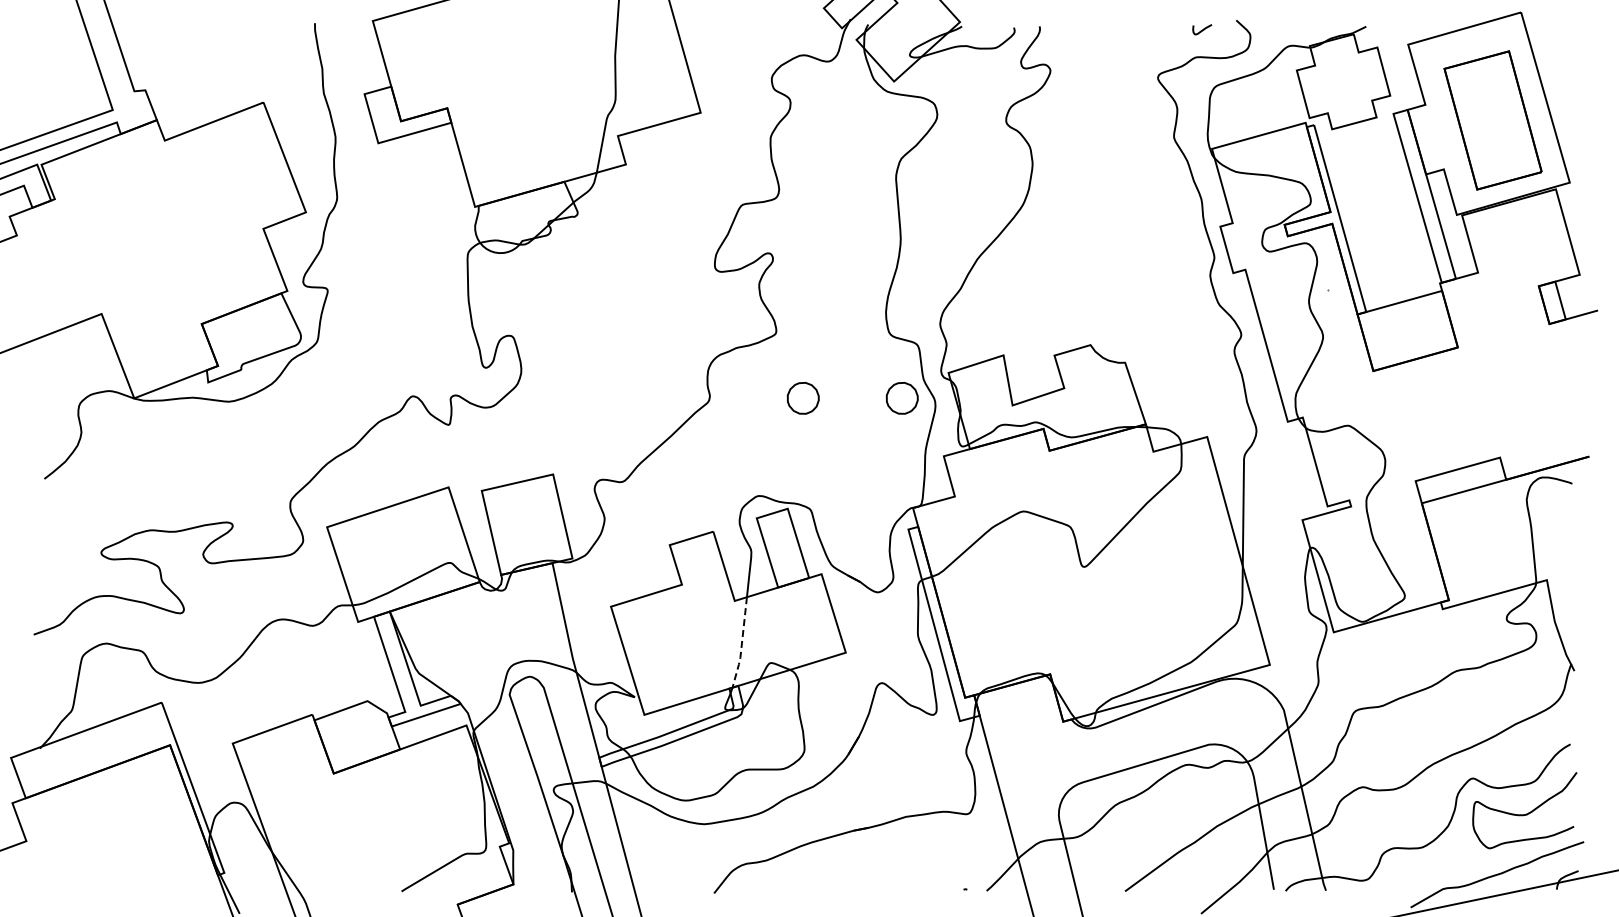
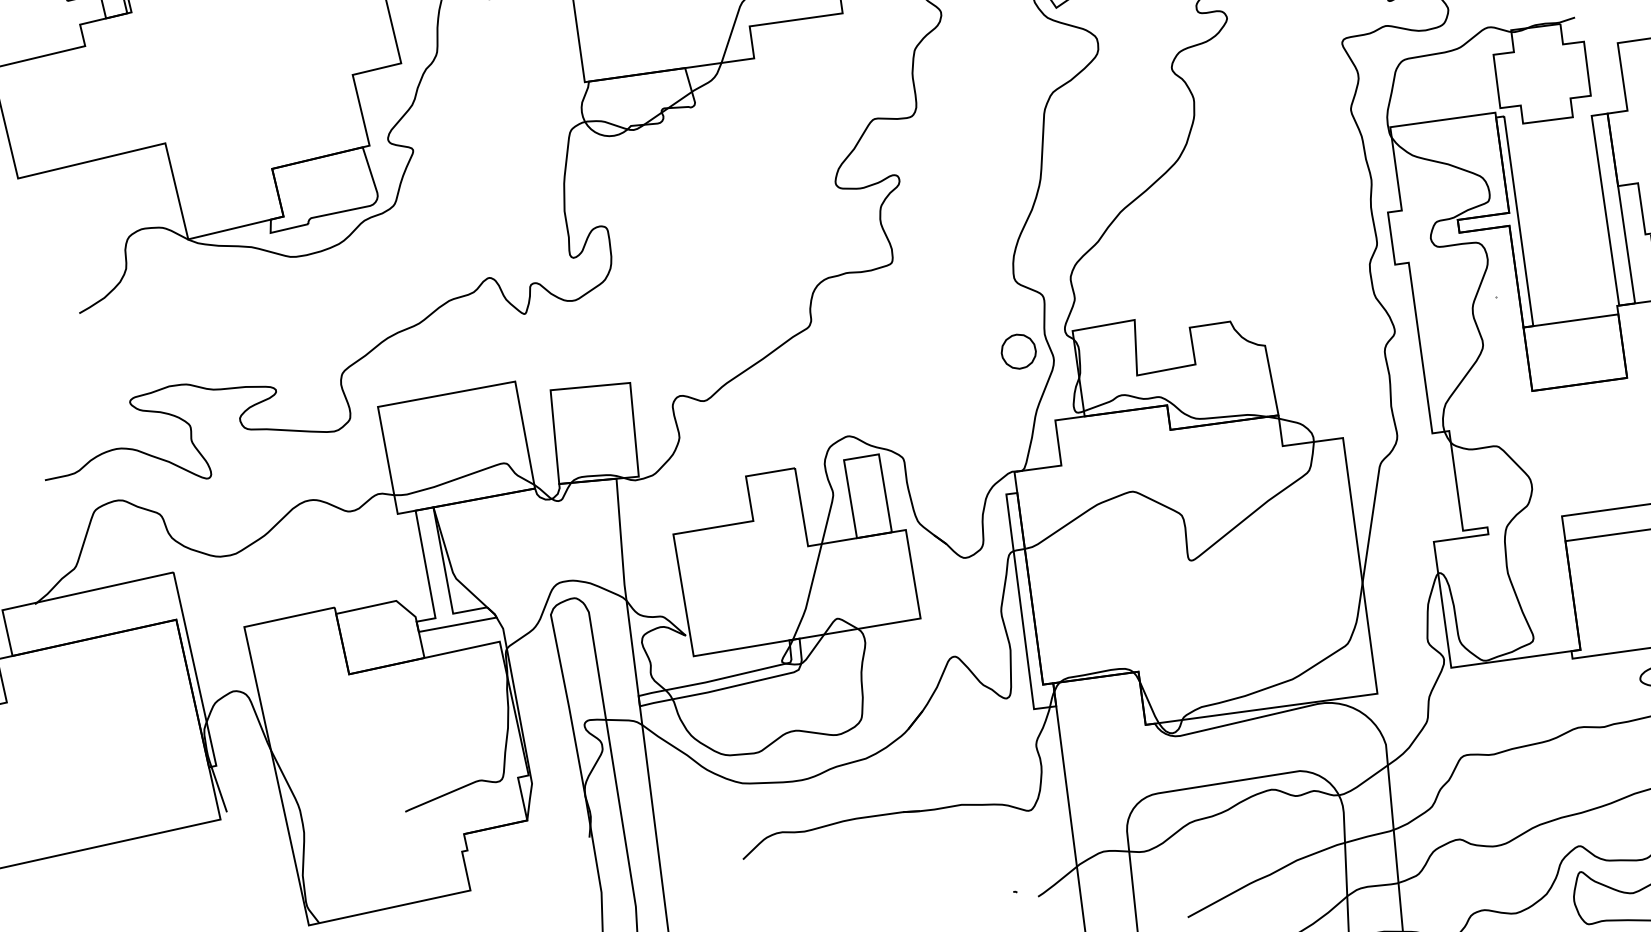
part: (802, 398) -> (910, 337), removed
line: (741, 643) -> (809, 593), dashed -> solid

